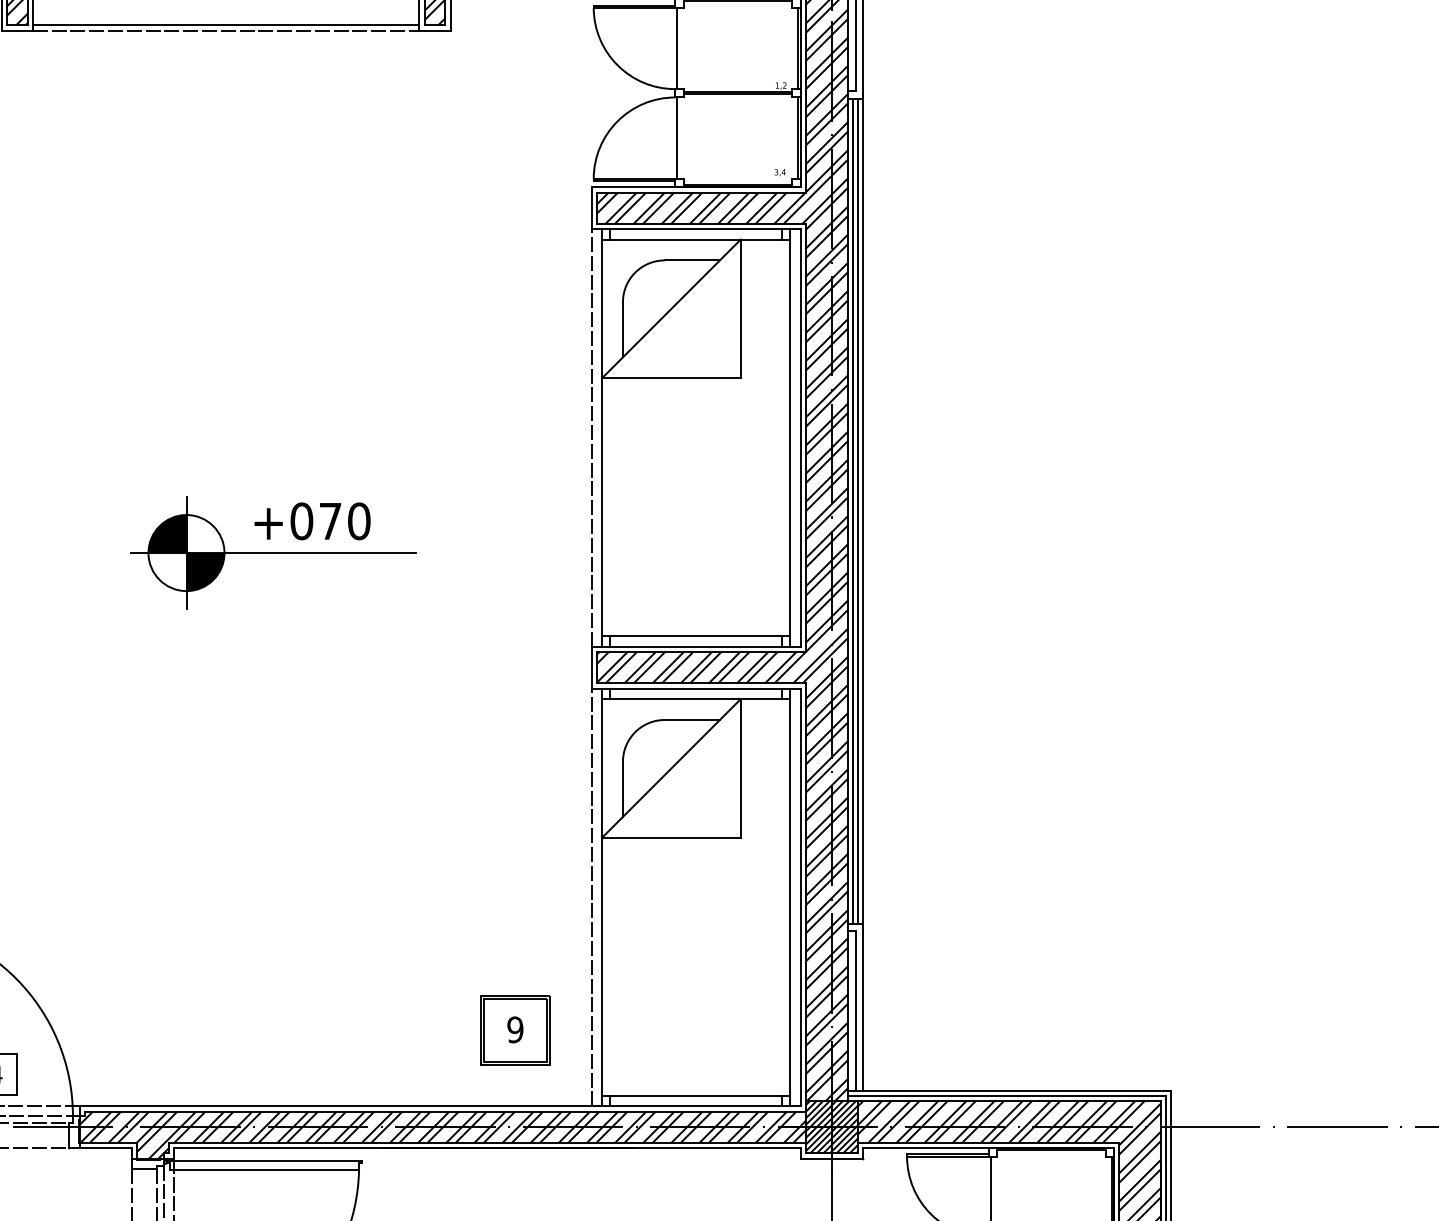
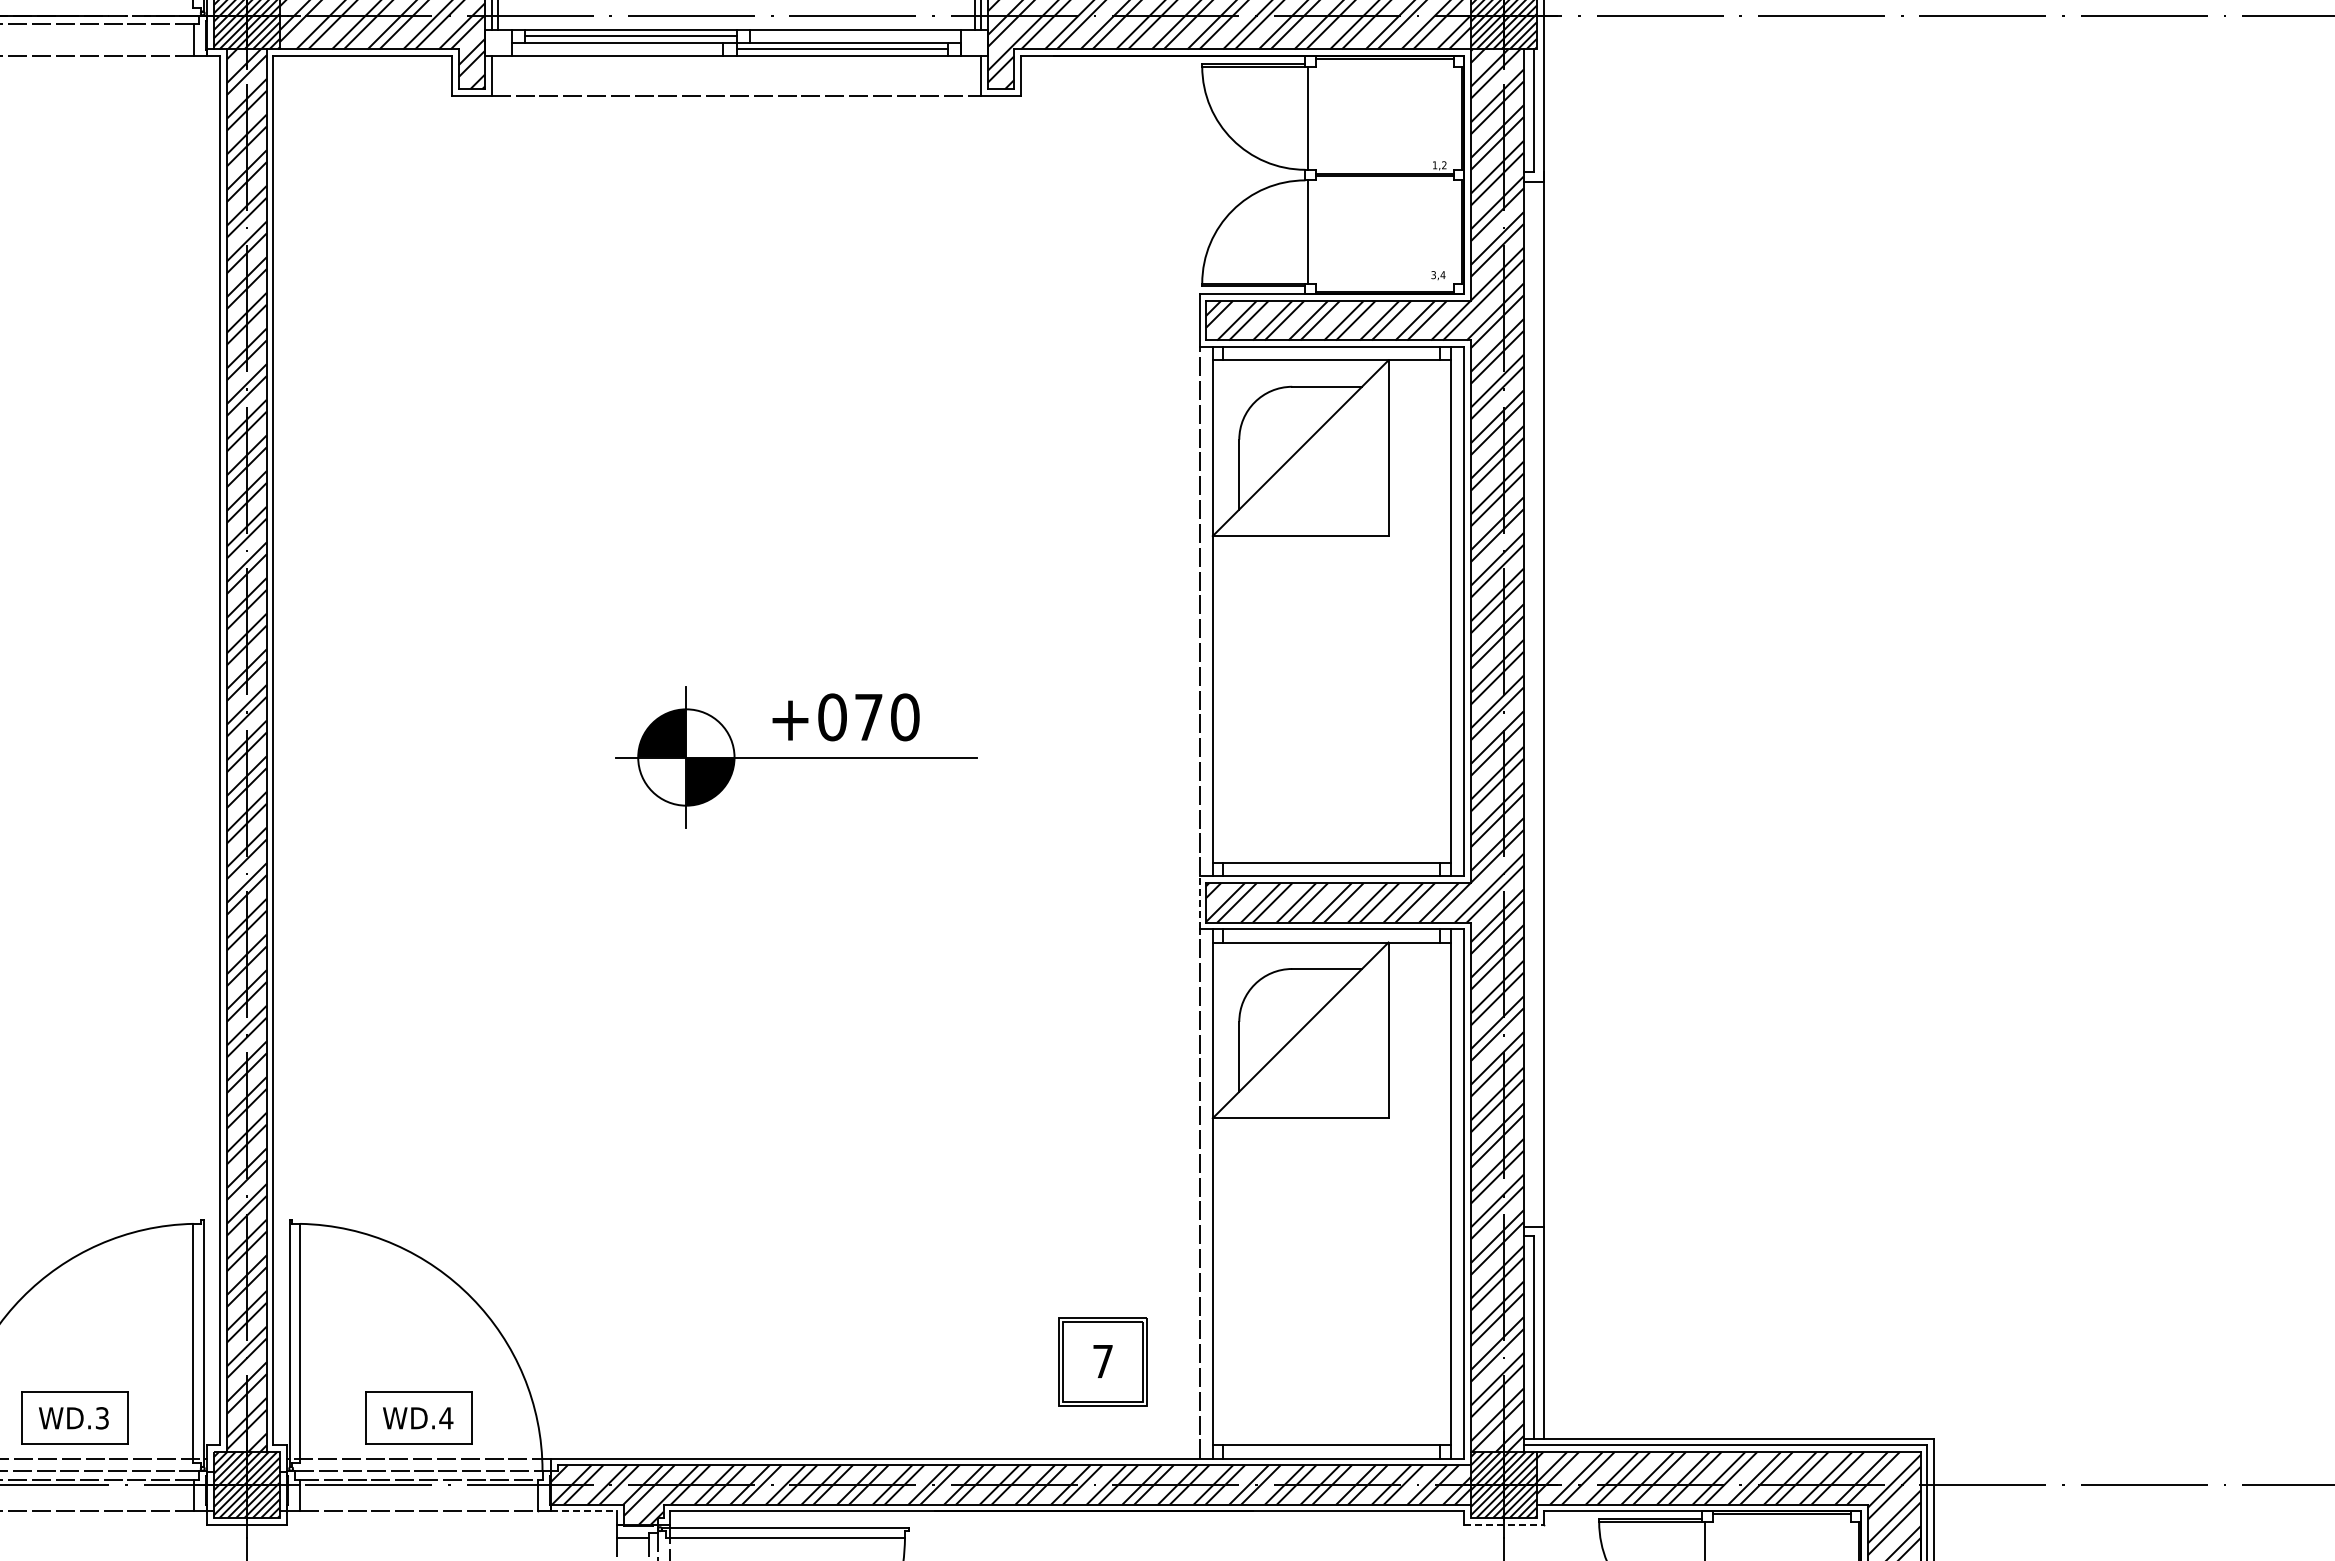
line: (226, 25) -> (736, 89), removed
line: (852, 510) -> (1530, 703), removed
line: (857, 510) -> (1536, 703), removed
line: (591, 667) -> (1199, 902), solid -> dashed
text: (514, 1029) -> (1102, 1361), 9 -> 7
line: (106, 1148) -> (584, 1511), solid -> dashed
line: (831, 1158) -> (1503, 1524), solid -> dashed

